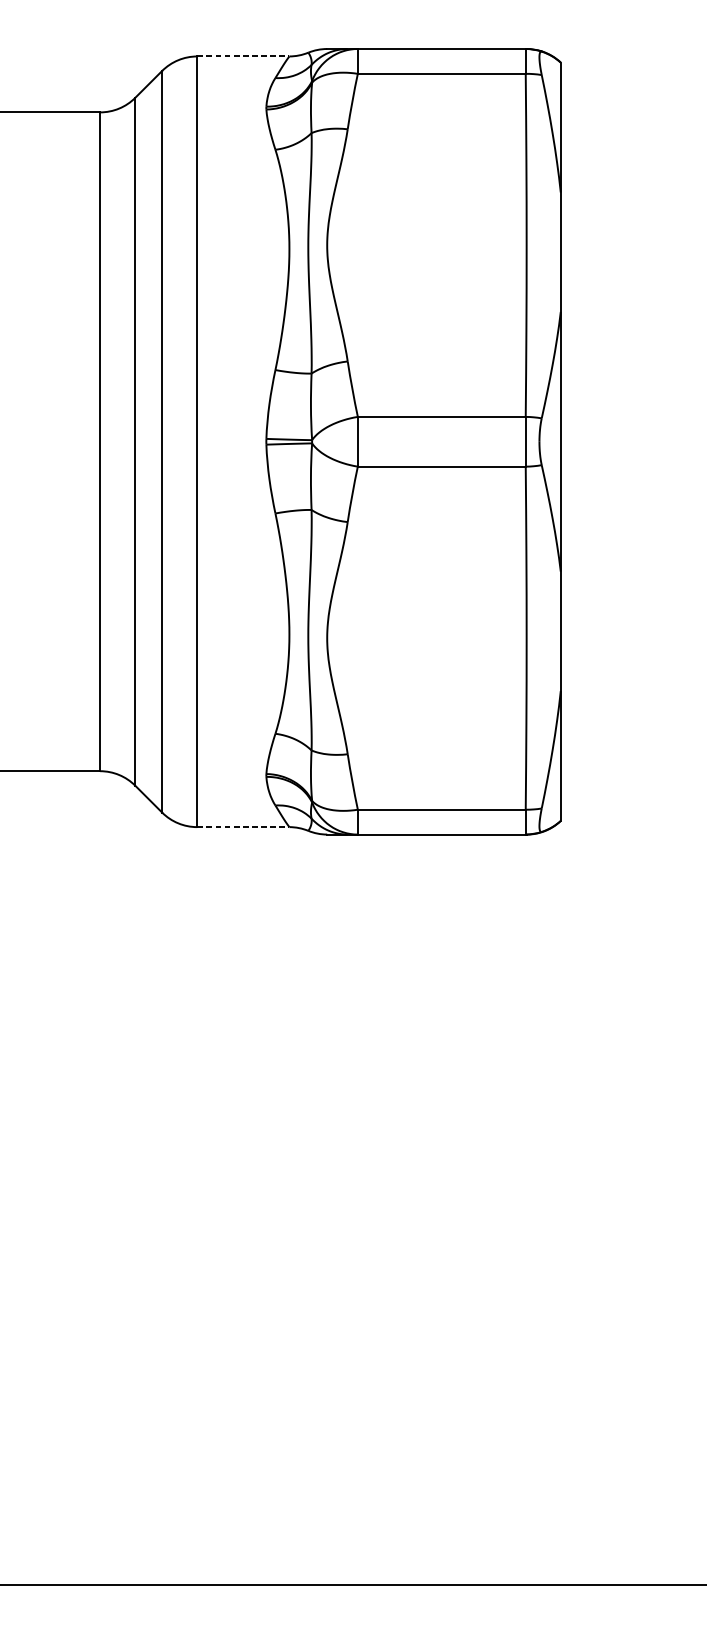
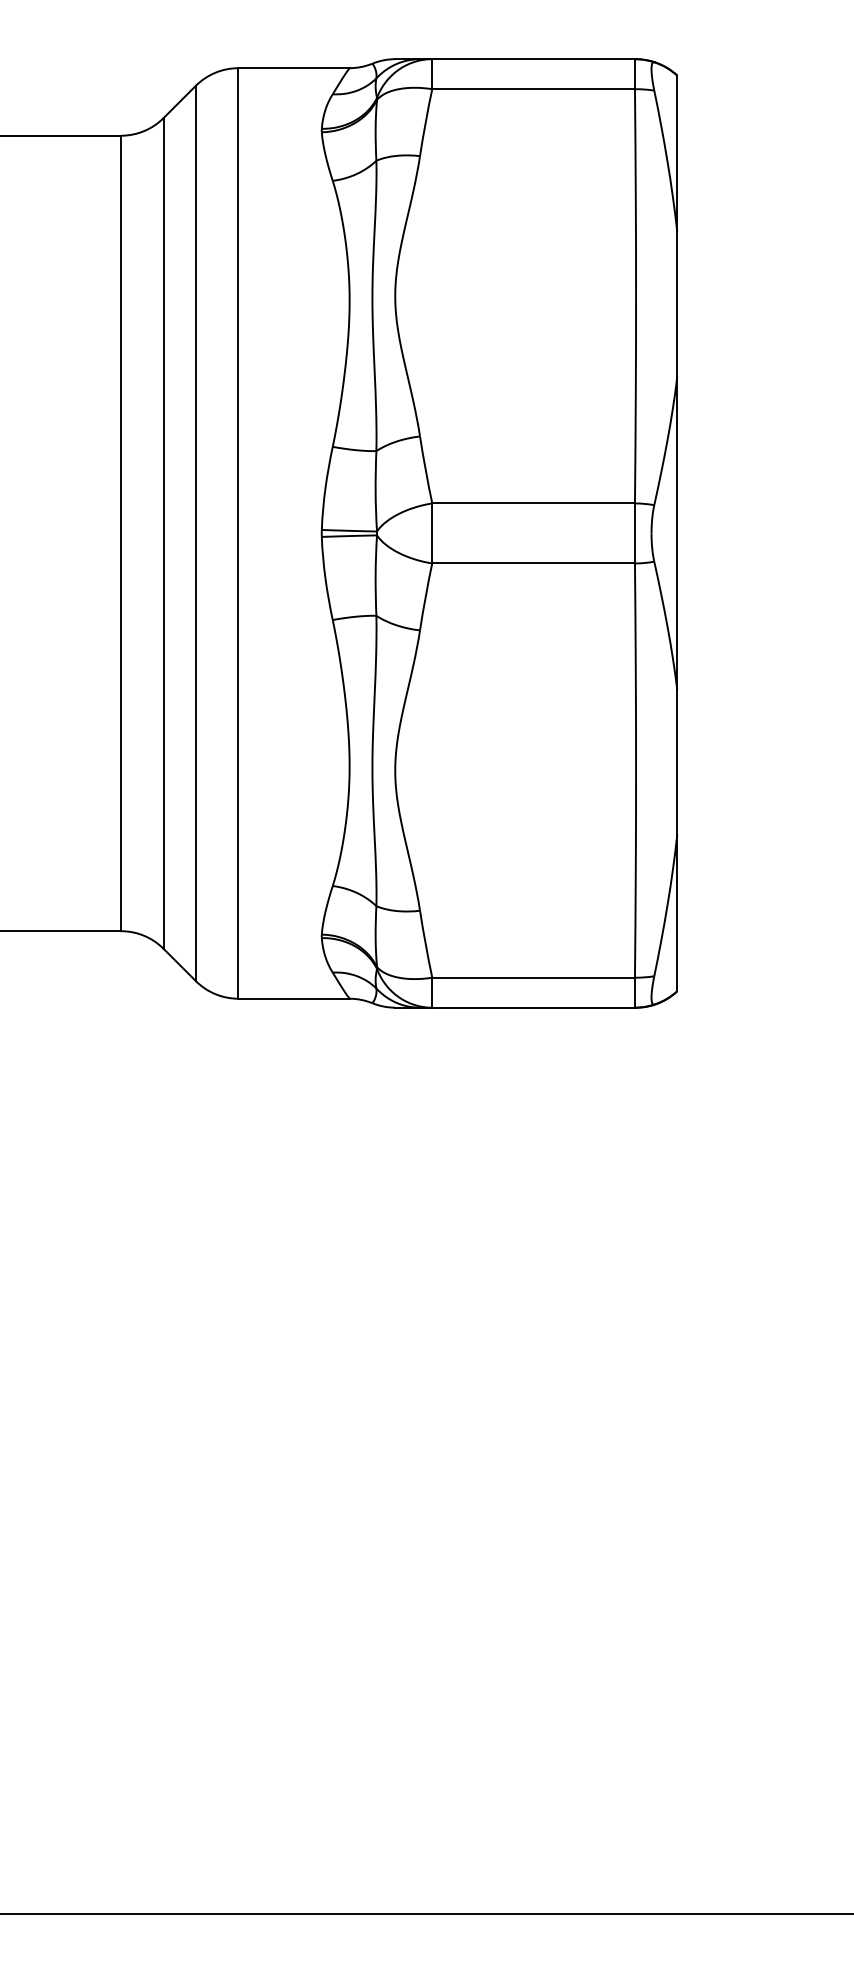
line: (243, 56) -> (294, 68), dashed -> solid
line: (243, 826) -> (294, 998), dashed -> solid

